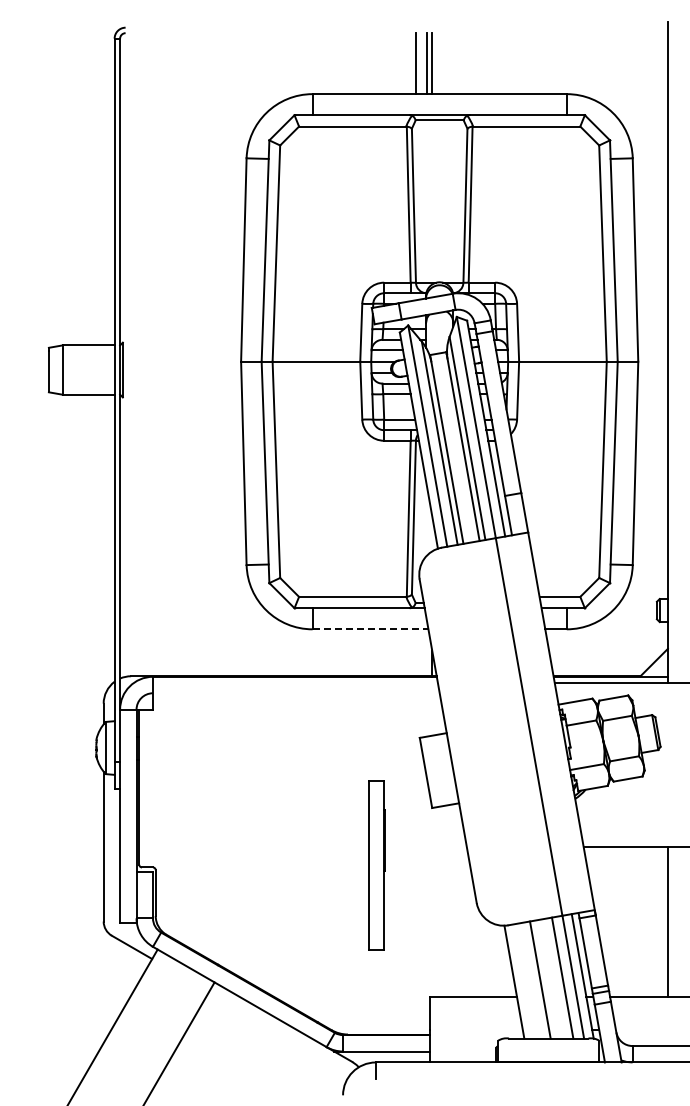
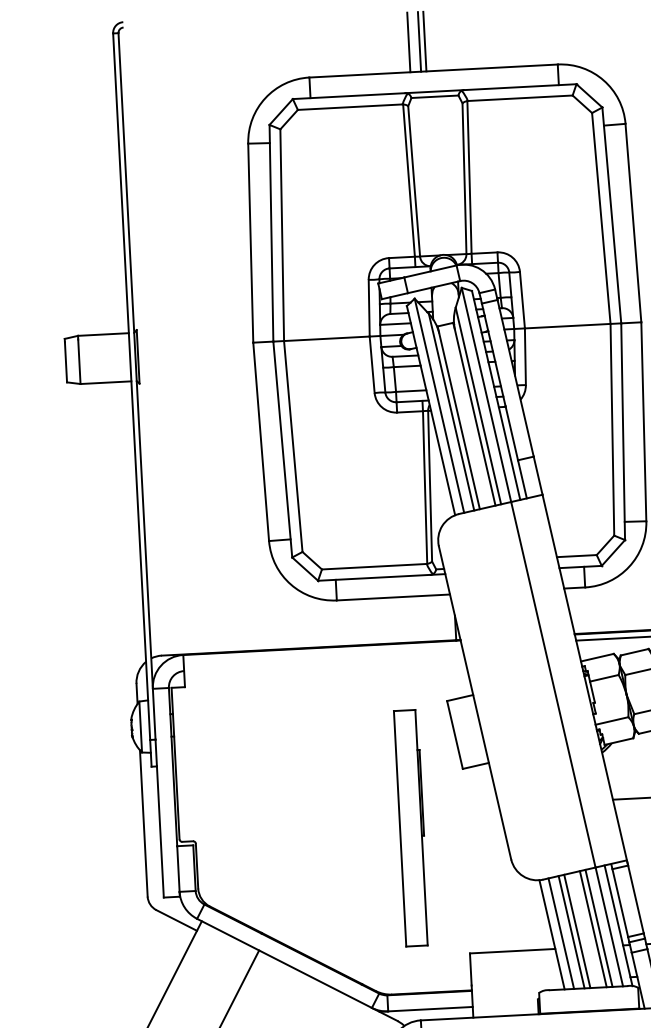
line: (370, 629) -> (393, 597), dashed -> solid
part: (376, 865) -> (411, 827), size x1.43
line: (556, 978) -> (593, 929), added
line: (534, 980) -> (571, 932), added
line: (523, 981) -> (560, 933), added

